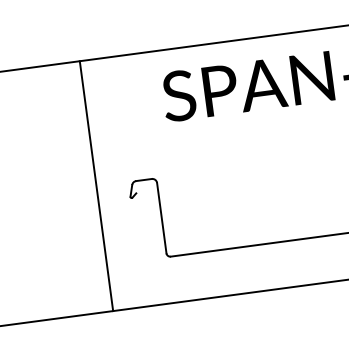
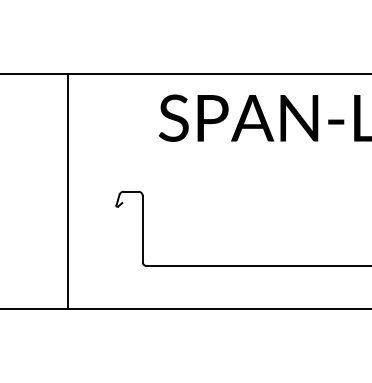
line: (96, 186) -> (68, 191), moved

